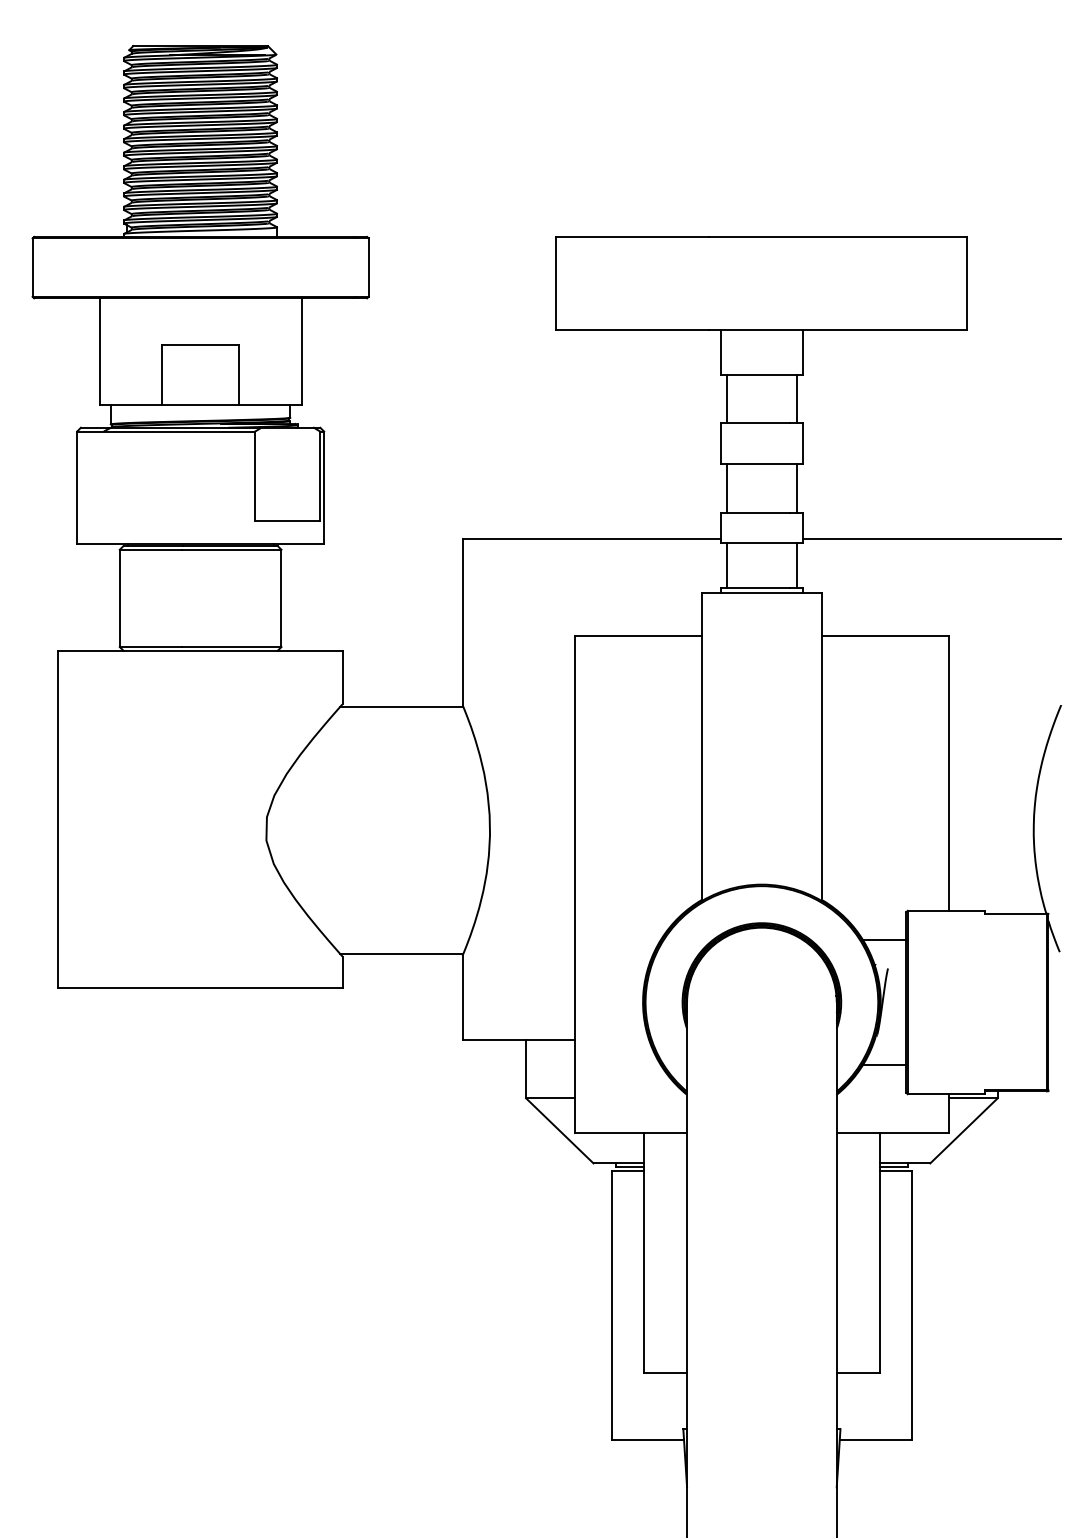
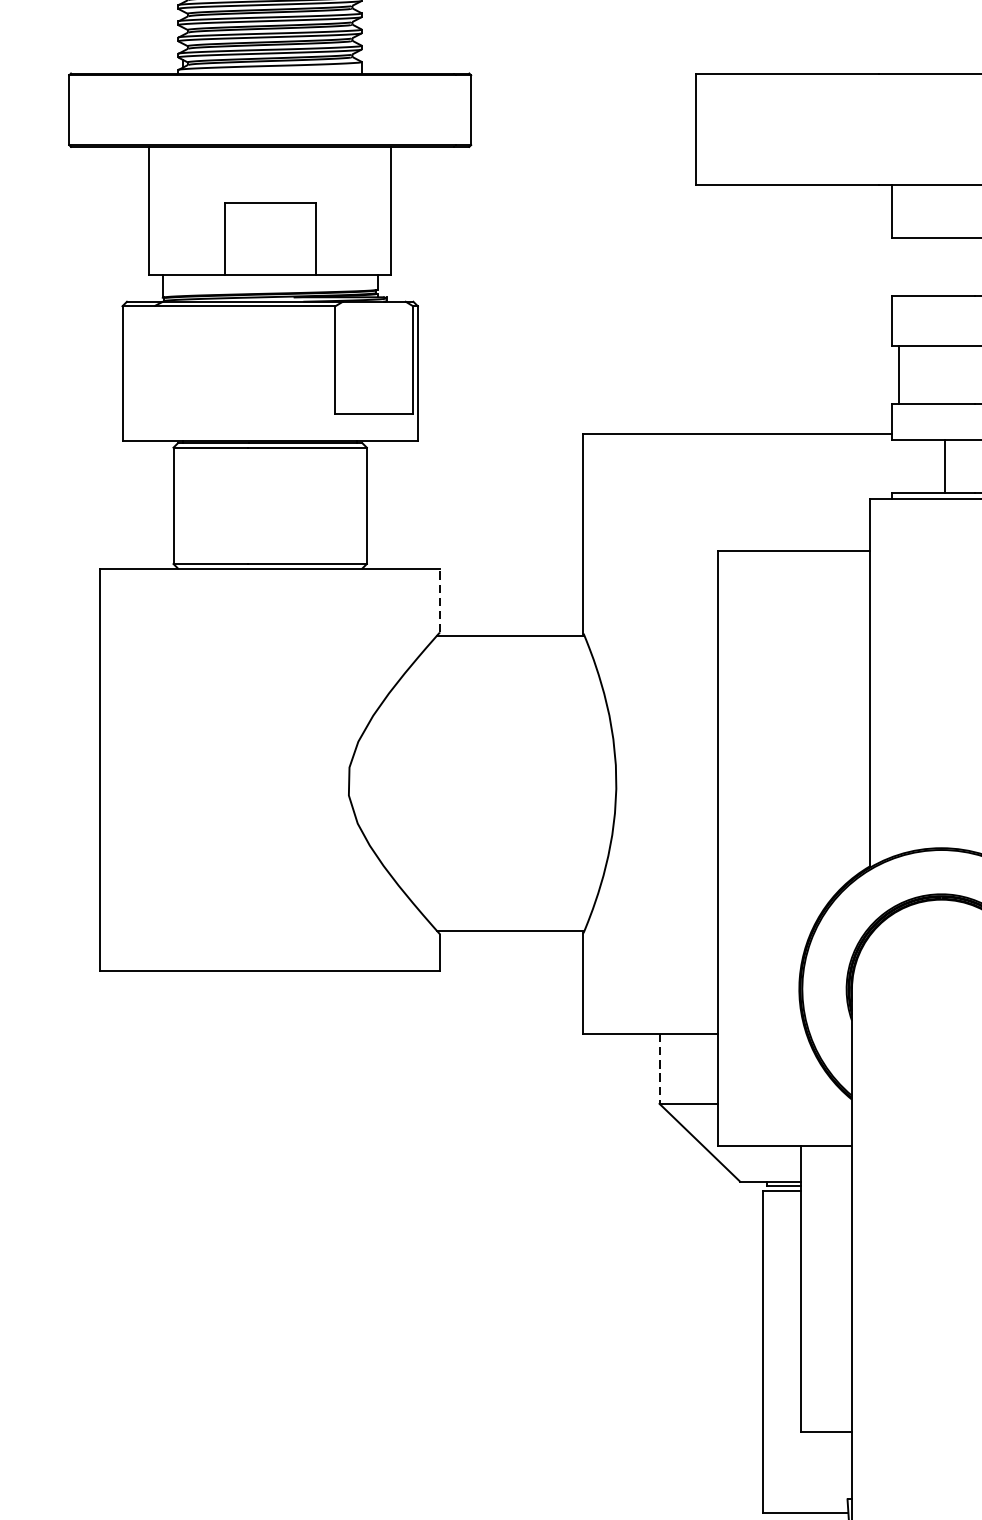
line: (726, 398) -> (899, 266), removed
line: (726, 565) -> (944, 466), moved
line: (342, 677) -> (439, 600), solid -> dashed
line: (526, 1069) -> (659, 1069), solid -> dashed

